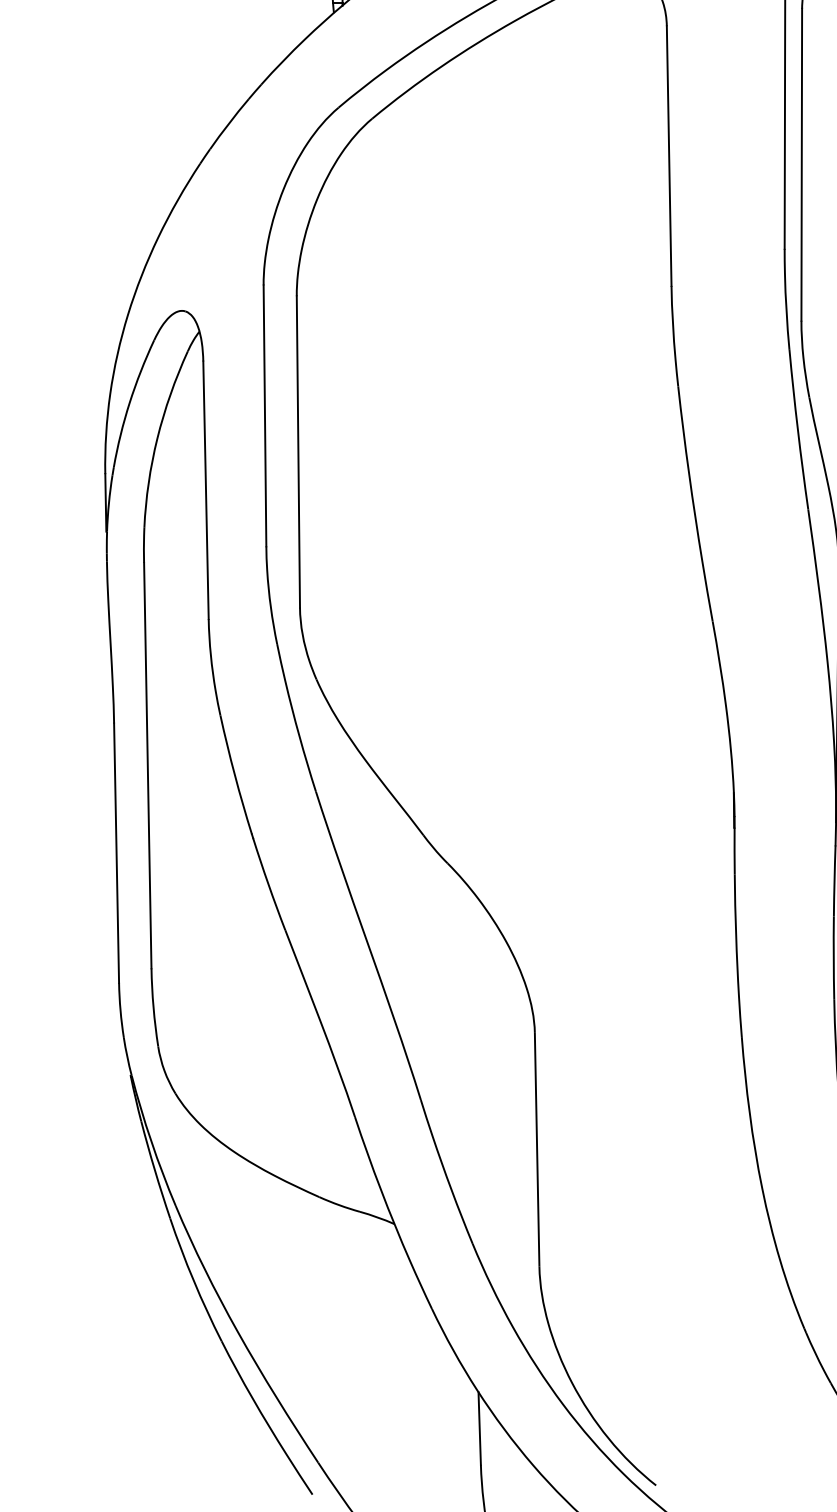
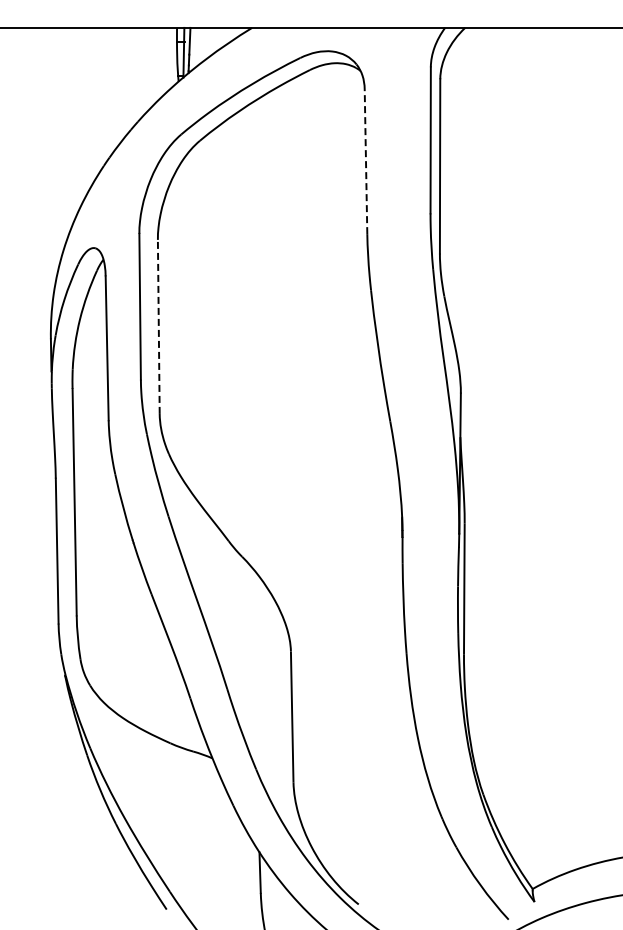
line: (670, 155) -> (366, 161), solid -> dashed
line: (297, 451) -> (158, 326), solid -> dashed

